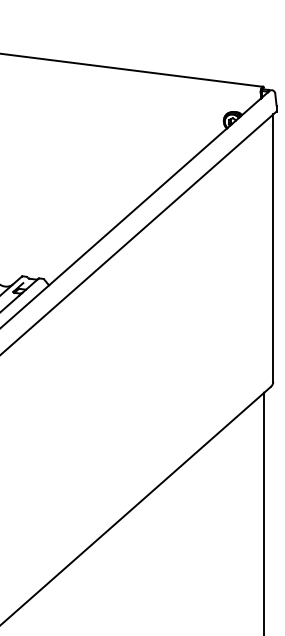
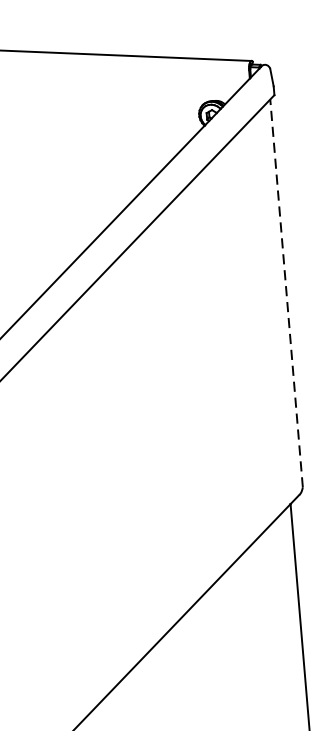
line: (273, 248) -> (286, 293), solid -> dashed

